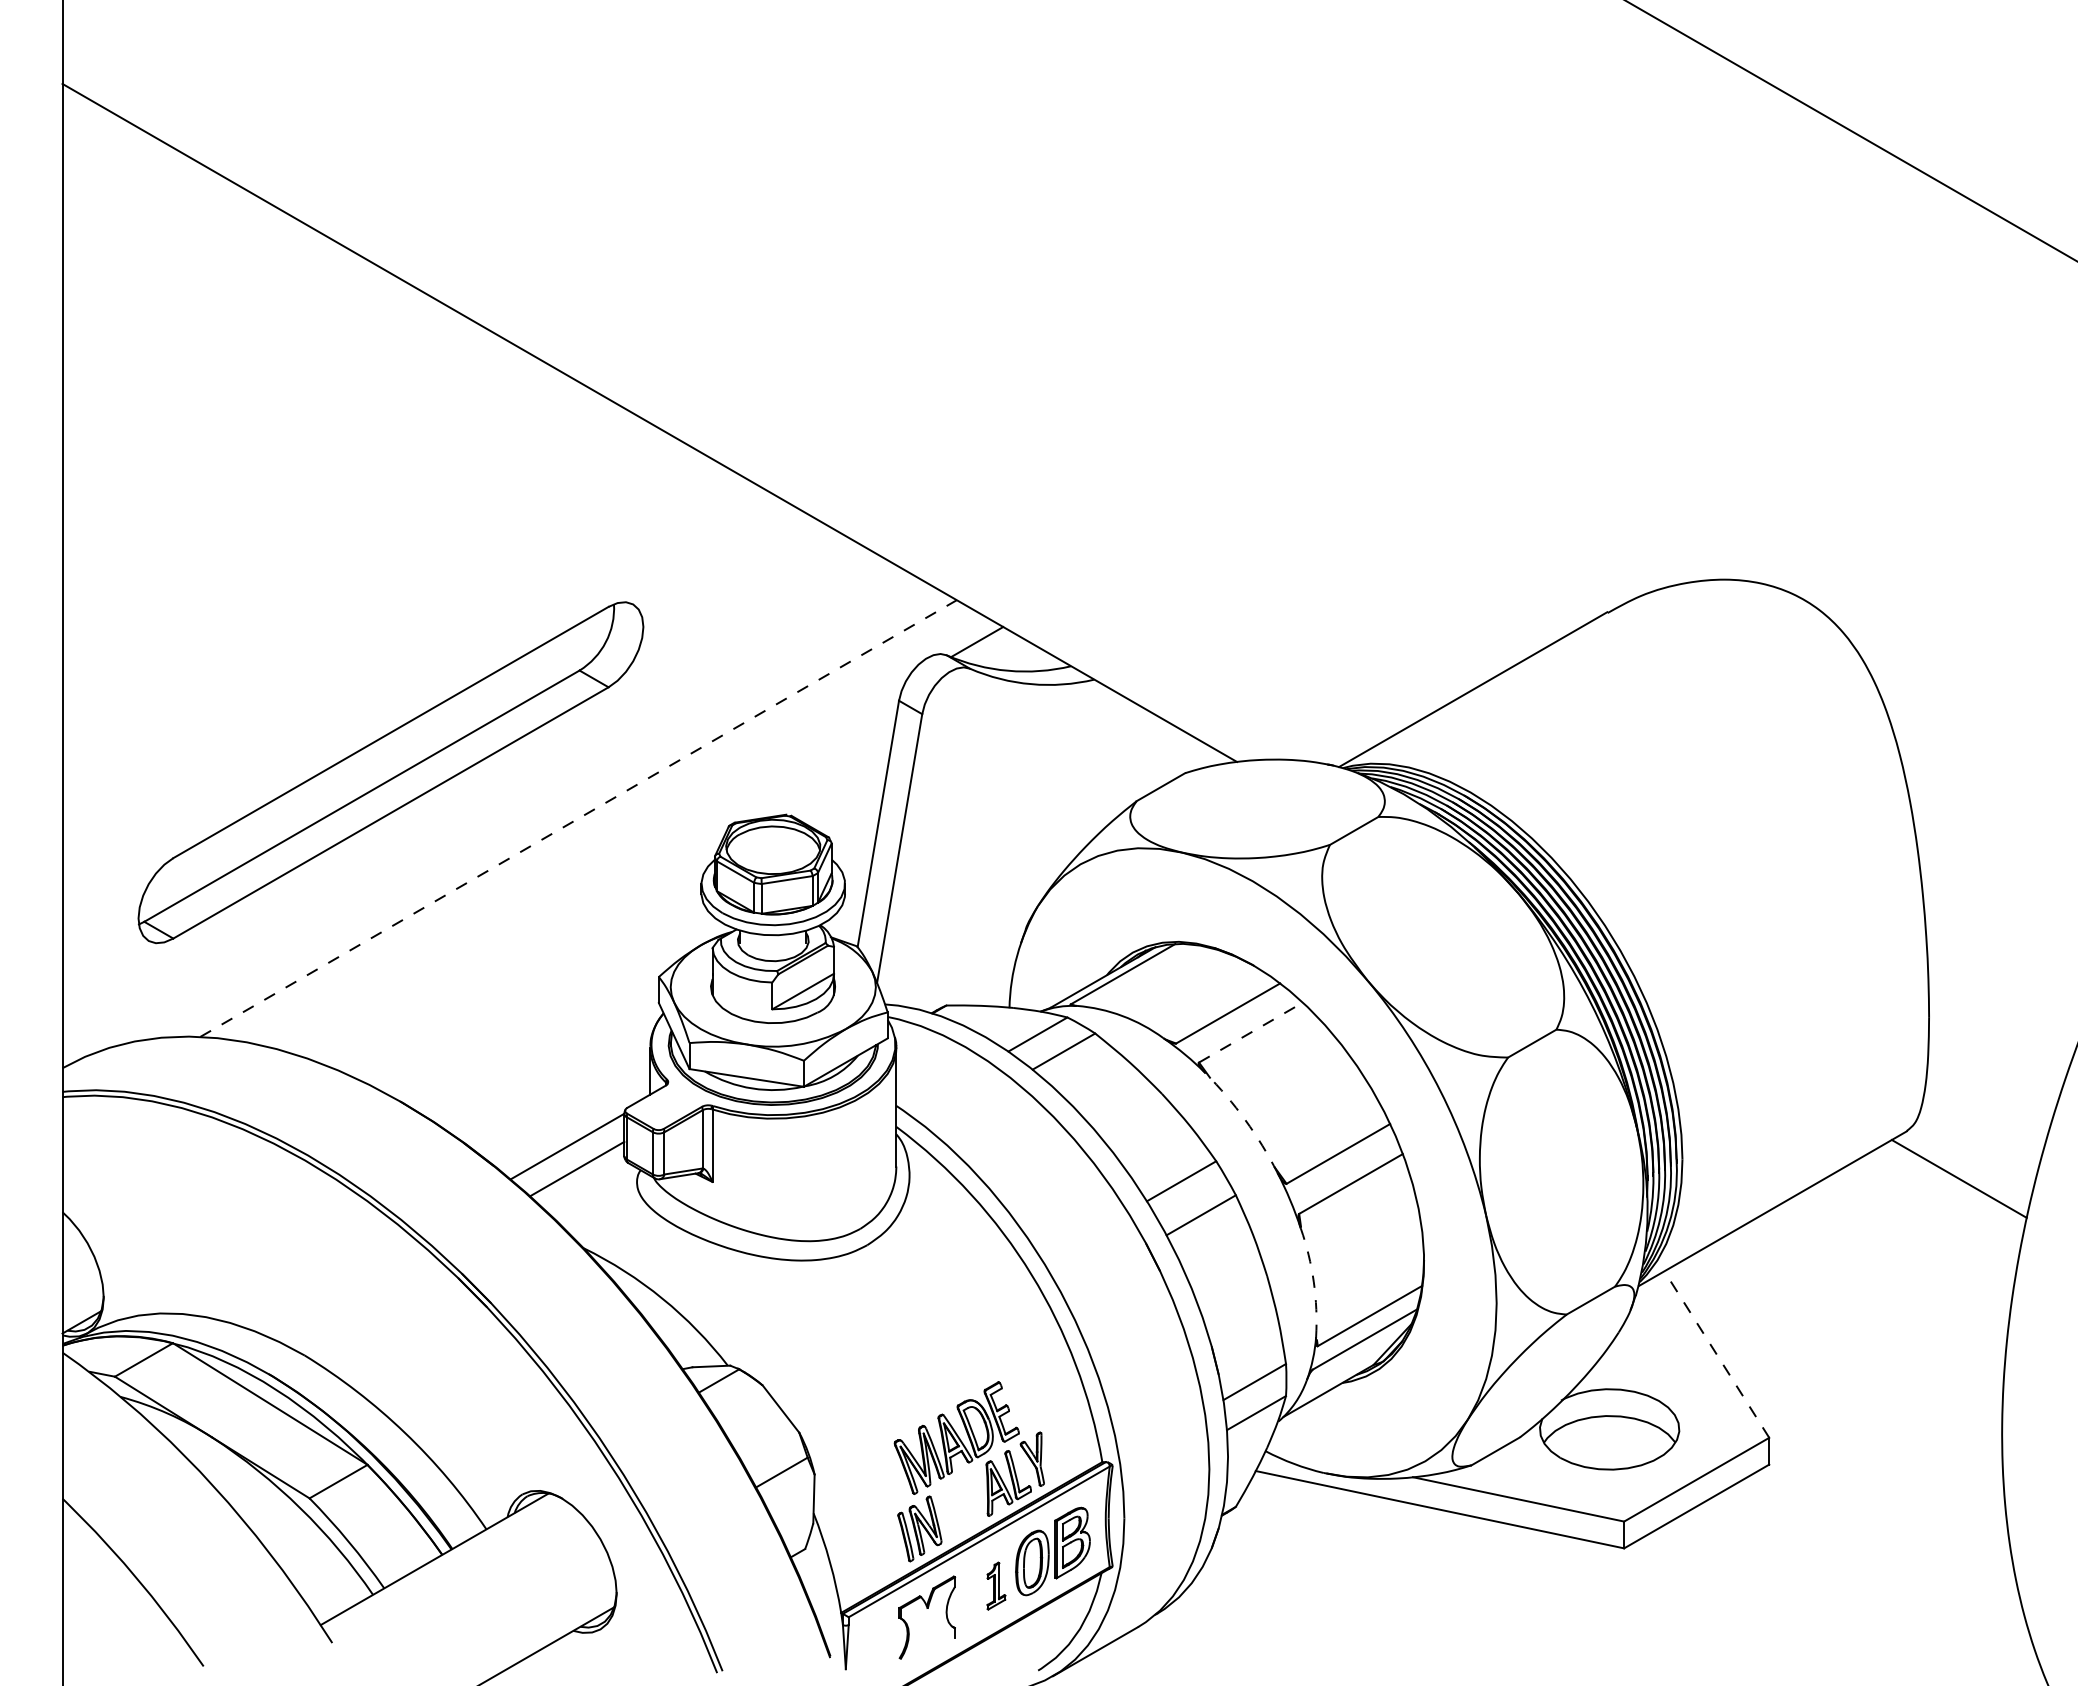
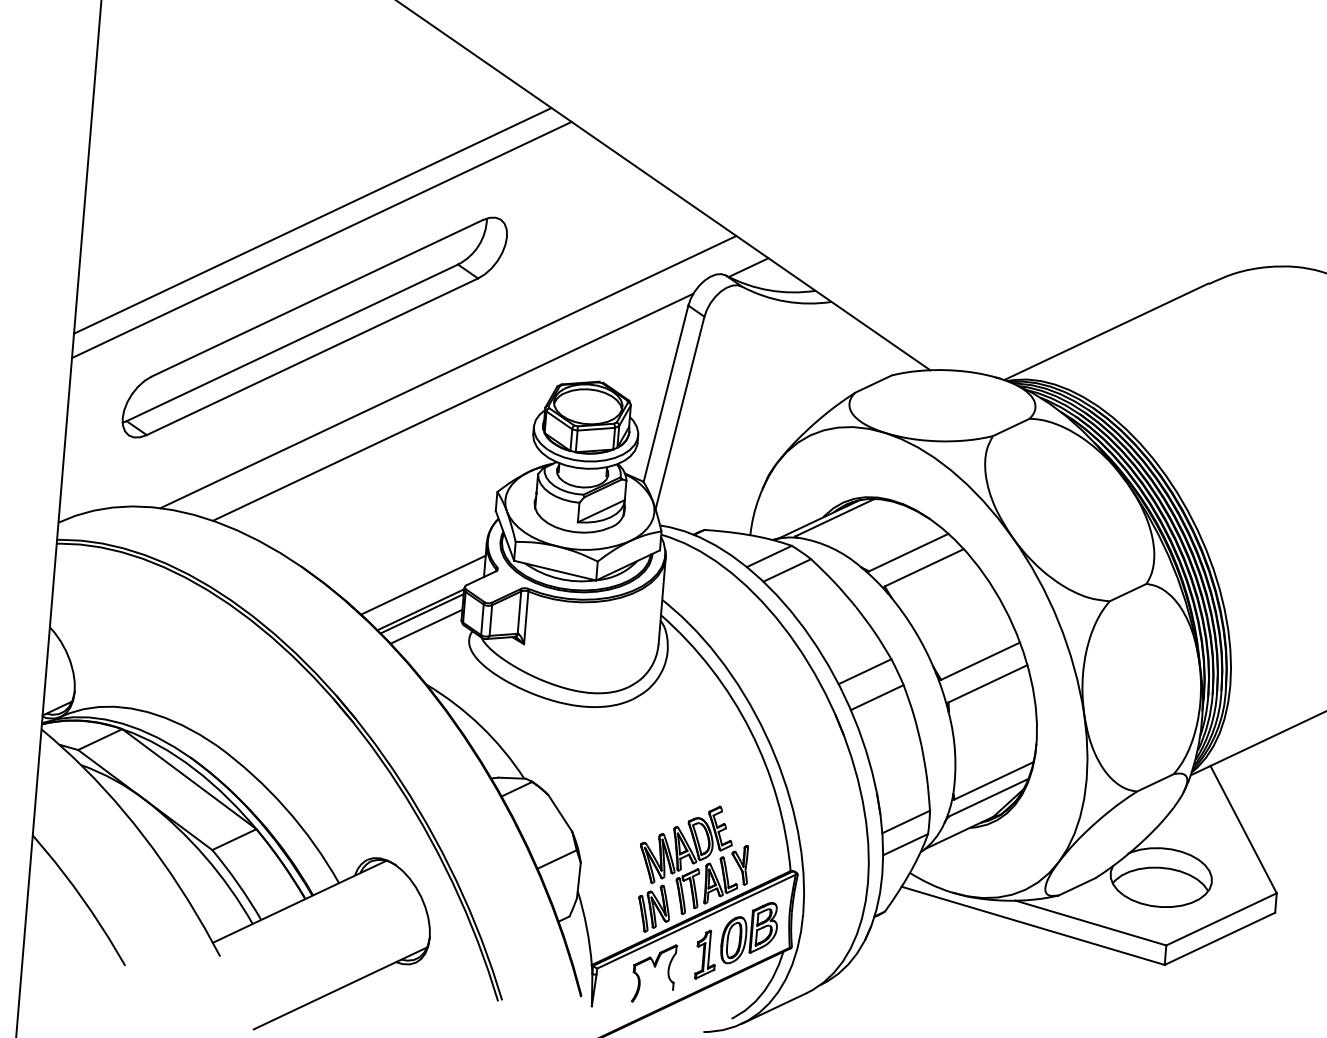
line: (375, 627) -> (312, 221), added
line: (390, 651) -> (321, 239), added
line: (578, 818) -> (448, 372), dashed -> solid
line: (588, 865) -> (452, 406), added
line: (1250, 1032) -> (923, 567), dashed -> solid
line: (568, 1112) -> (423, 585), added
arc: (1245, 1120) -> (915, 631), dashed -> solid
line: (569, 1151) -> (421, 613), added
arc: (1313, 1282) -> (954, 753), dashed -> solid
line: (1716, 1354) -> (1243, 829), dashed -> solid
part: (962, 1501) -> (686, 891), added
part: (996, 1585) -> (706, 954), size x1.43

